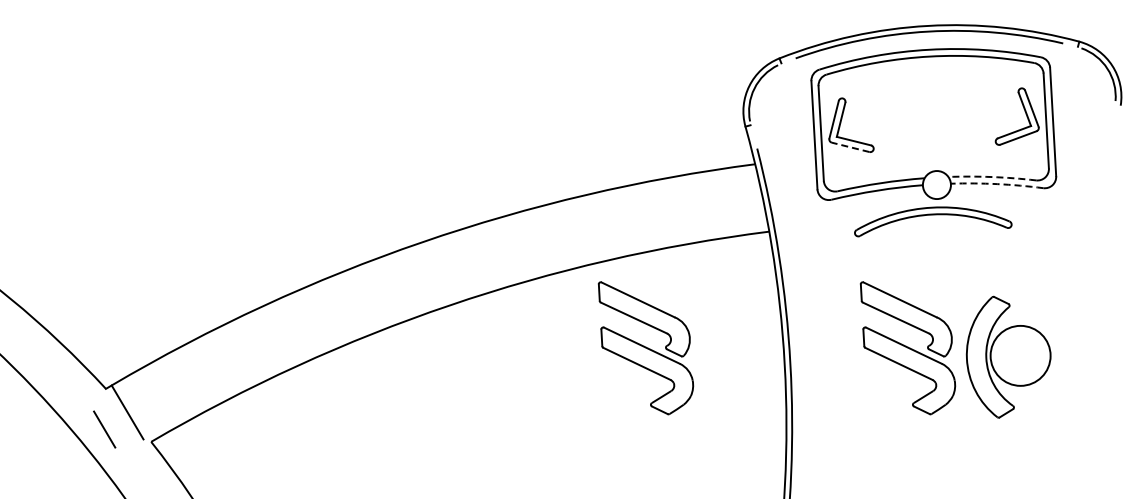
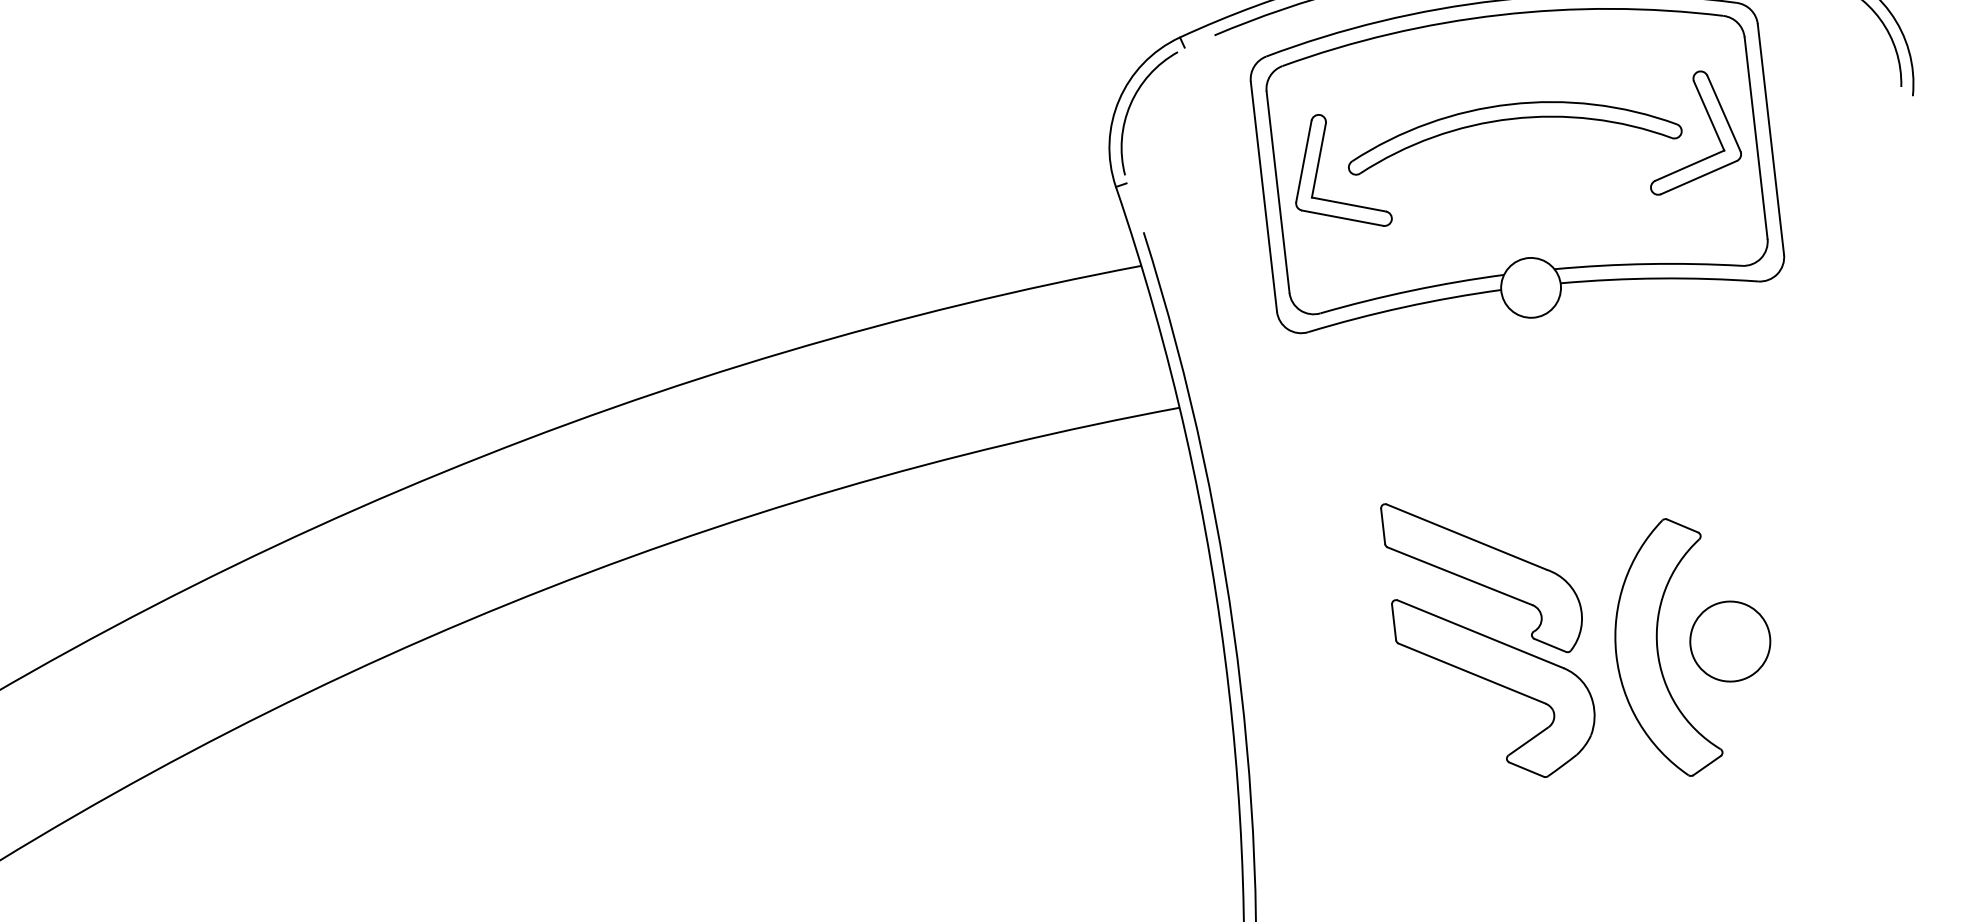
line: (850, 147) -> (1342, 218), dashed -> solid
arc: (992, 177) -> (1648, 264), dashed -> solid
arc: (997, 184) -> (1660, 279), dashed -> solid
part: (933, 221) -> (1514, 133), moved
part: (646, 348) -> (932, 671), removed
circle: (1020, 355) -> (1730, 640), size x0.62

